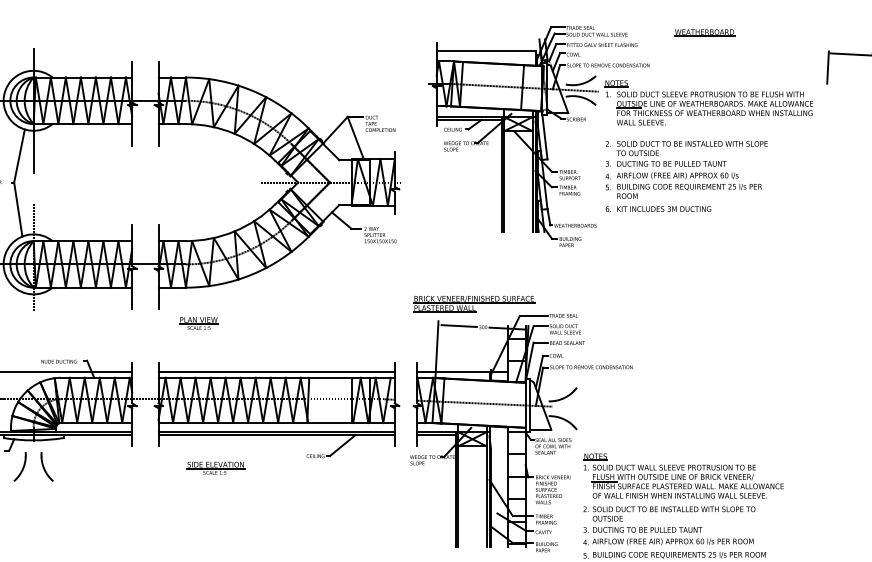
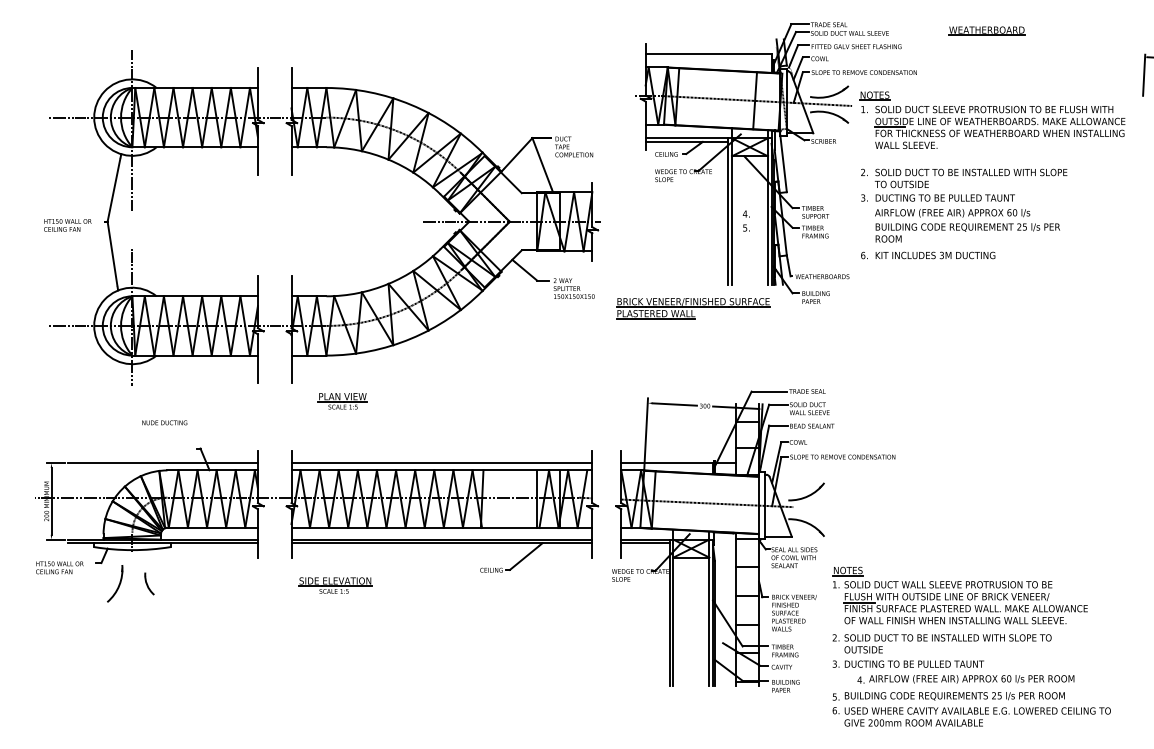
text: (607, 181) -> (745, 220), moved
part: (474, 304) -> (693, 308), moved
text: (58, 361) -> (164, 422), moved
part: (47, 466) -> (149, 583), size x0.6
part: (215, 468) -> (335, 585), moved
text: (668, 542) -> (965, 679), moved

